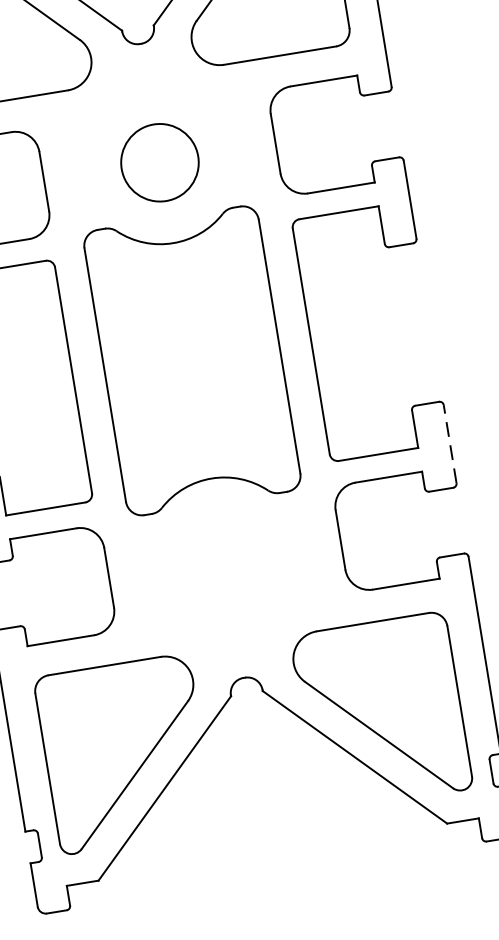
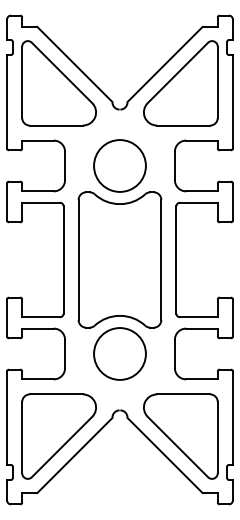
circle: (158, 161) -> (119, 165), size x1.43
line: (449, 443) -> (232, 317), dashed -> solid
circle: (223, 558) -> (119, 353), added

